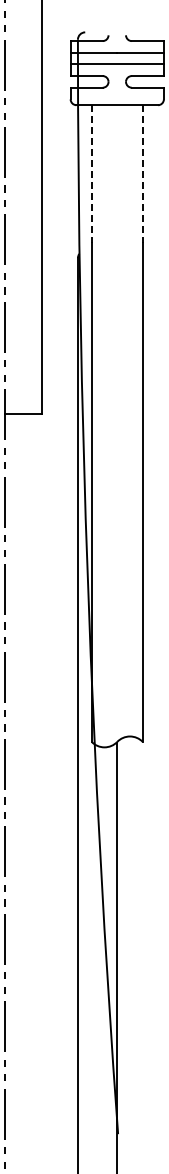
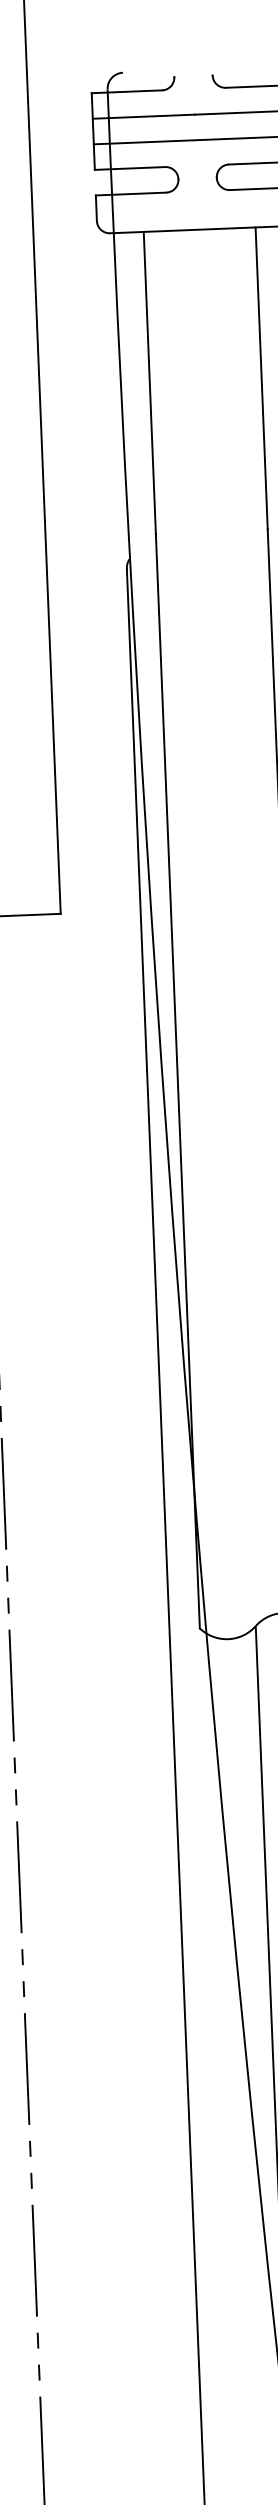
line: (91, 174) -> (149, 383), dashed -> solid
line: (142, 174) -> (261, 379), dashed -> solid

